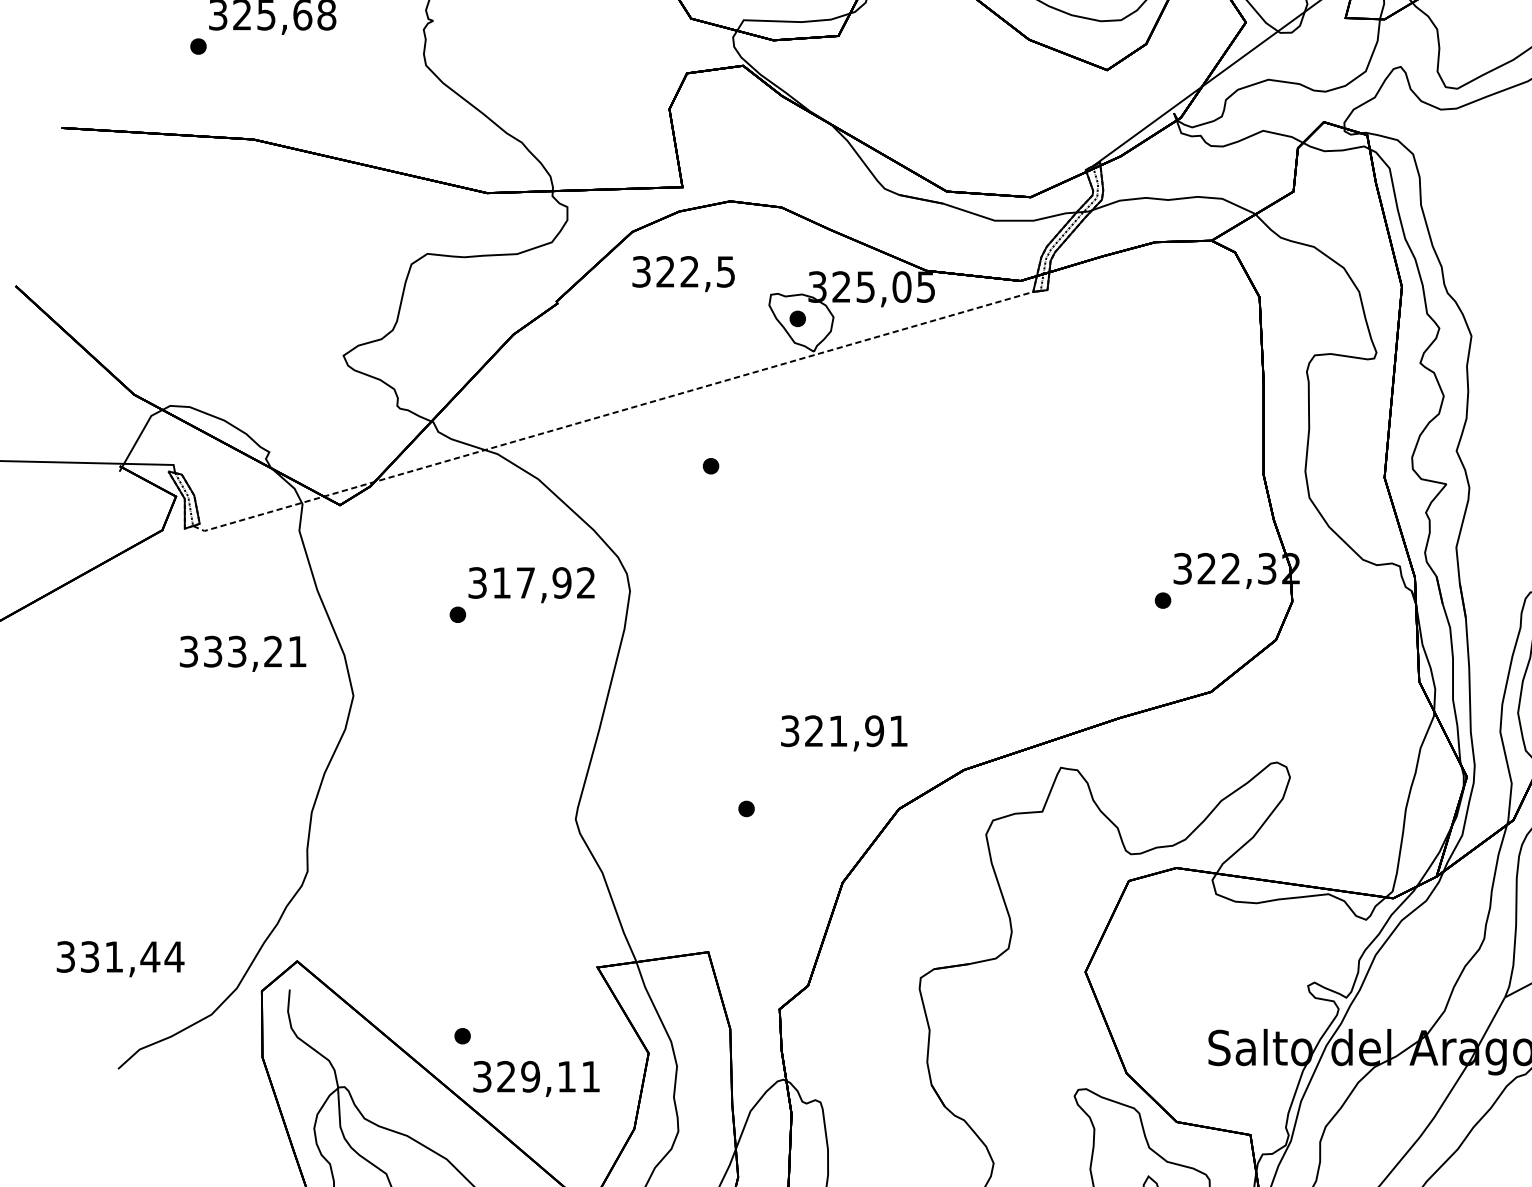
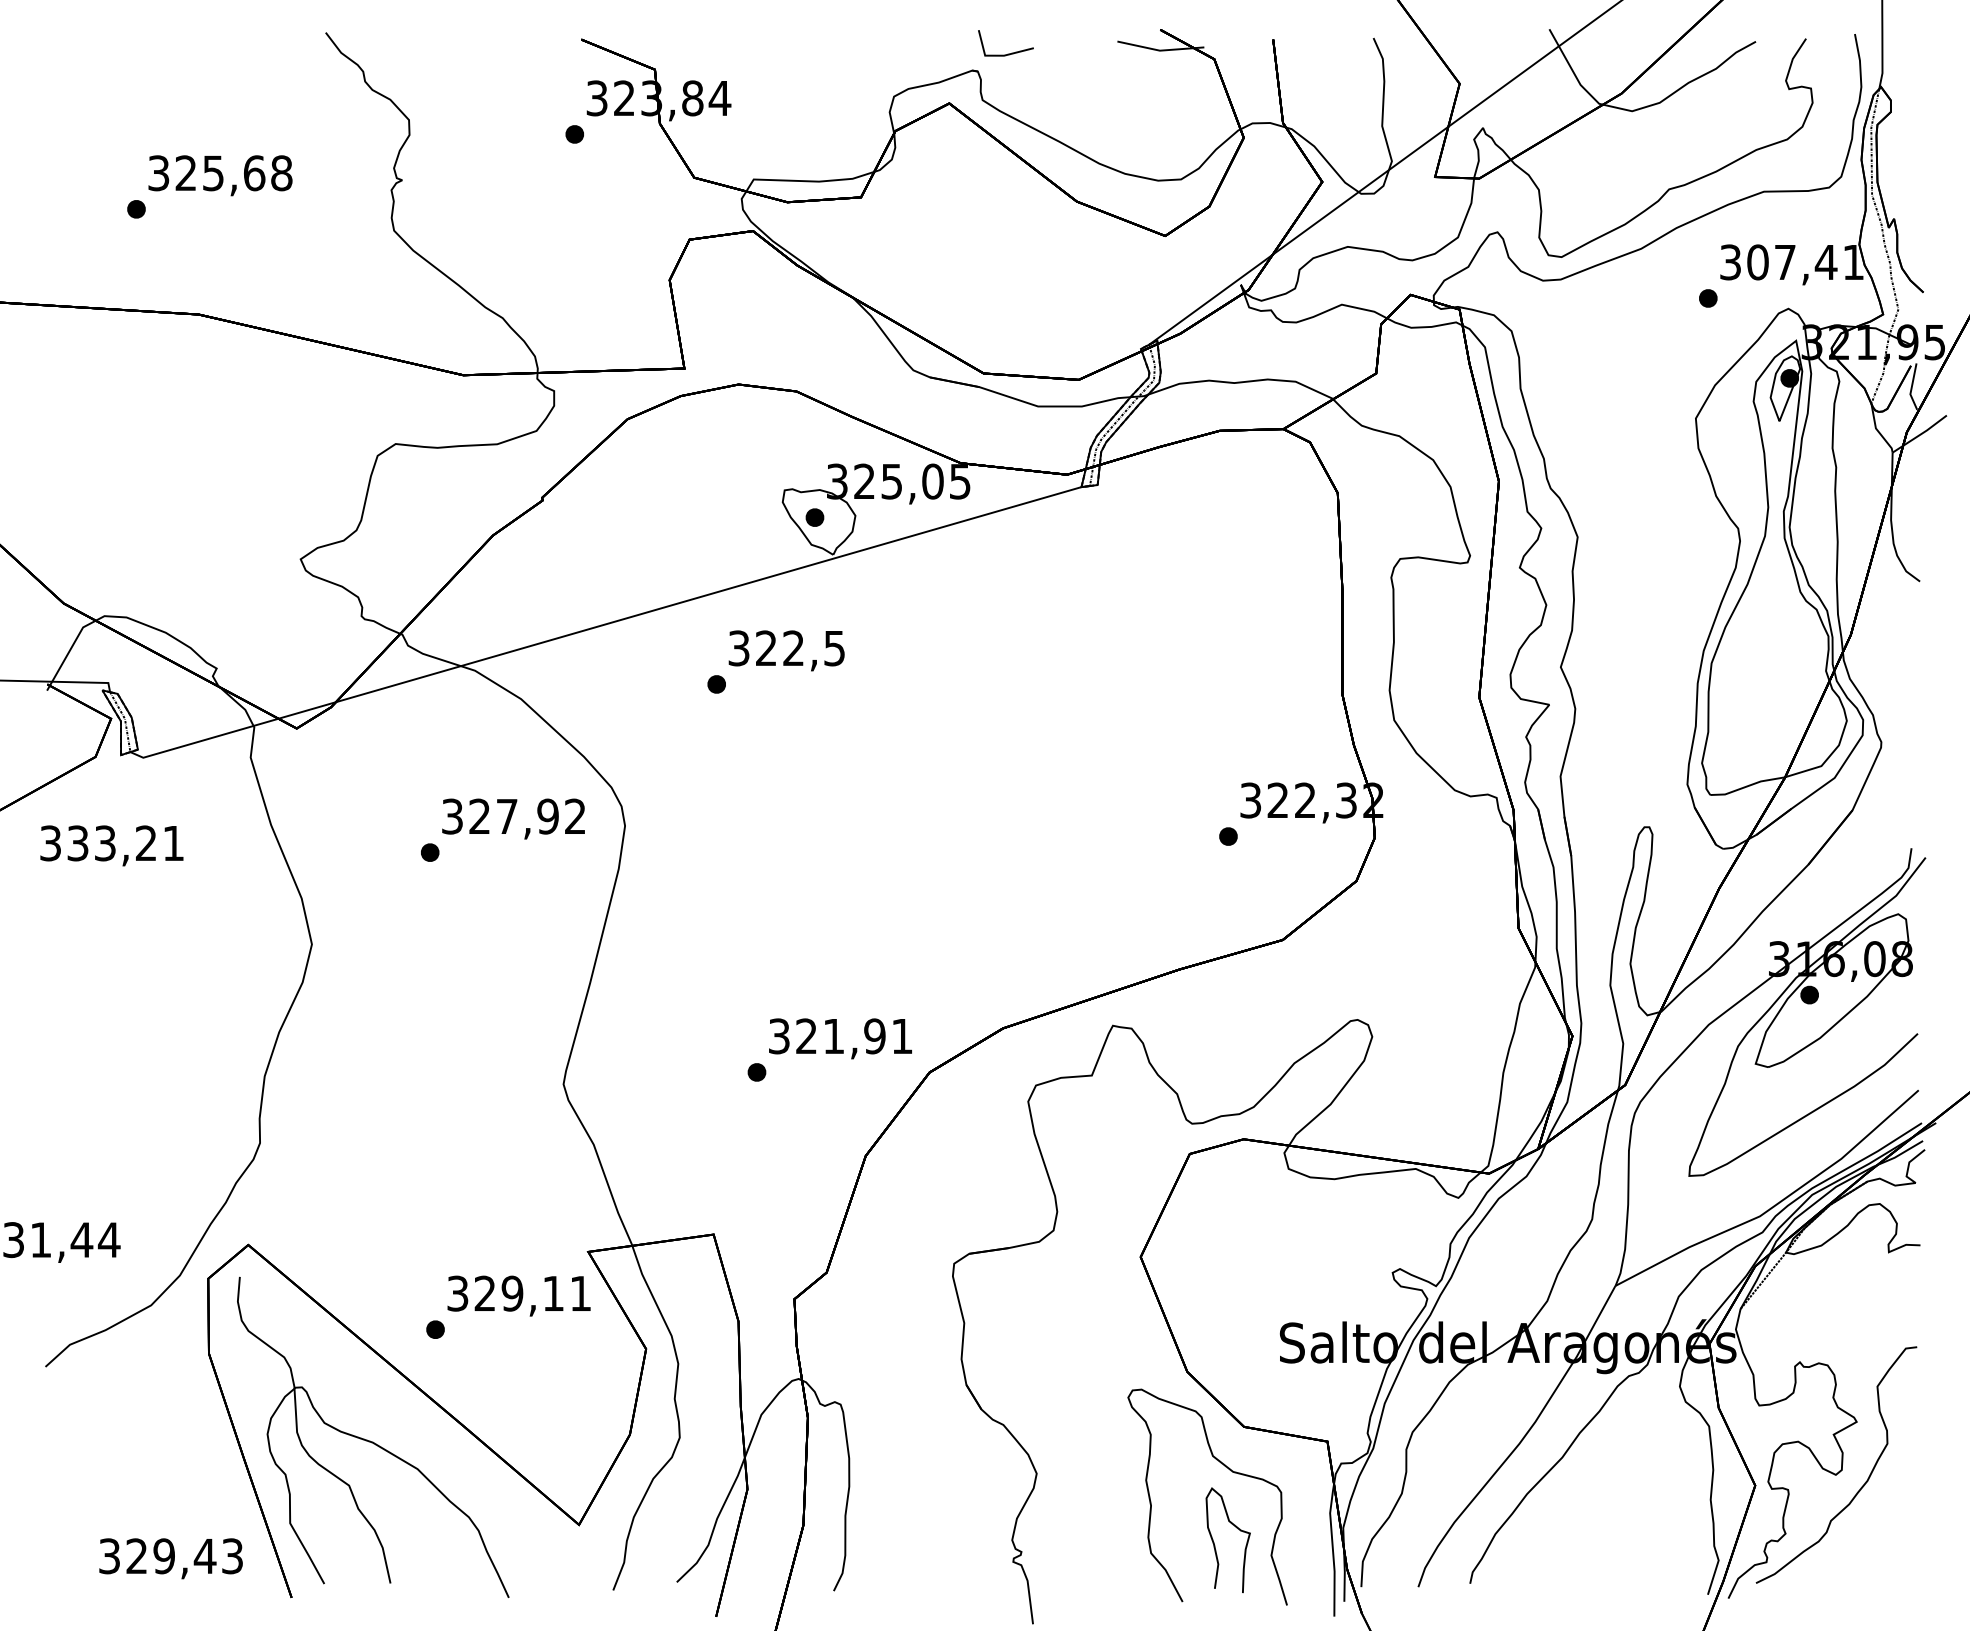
text: (683, 273) -> (786, 650), moved
line: (612, 413) -> (605, 624), dashed -> solid
text: (501, 582) -> (479, 815), 317,92 -> 327,92
text: (242, 653) -> (111, 845), moved
text: (844, 733) -> (840, 1038), moved
text: (535, 1078) -> (518, 1295), moved

